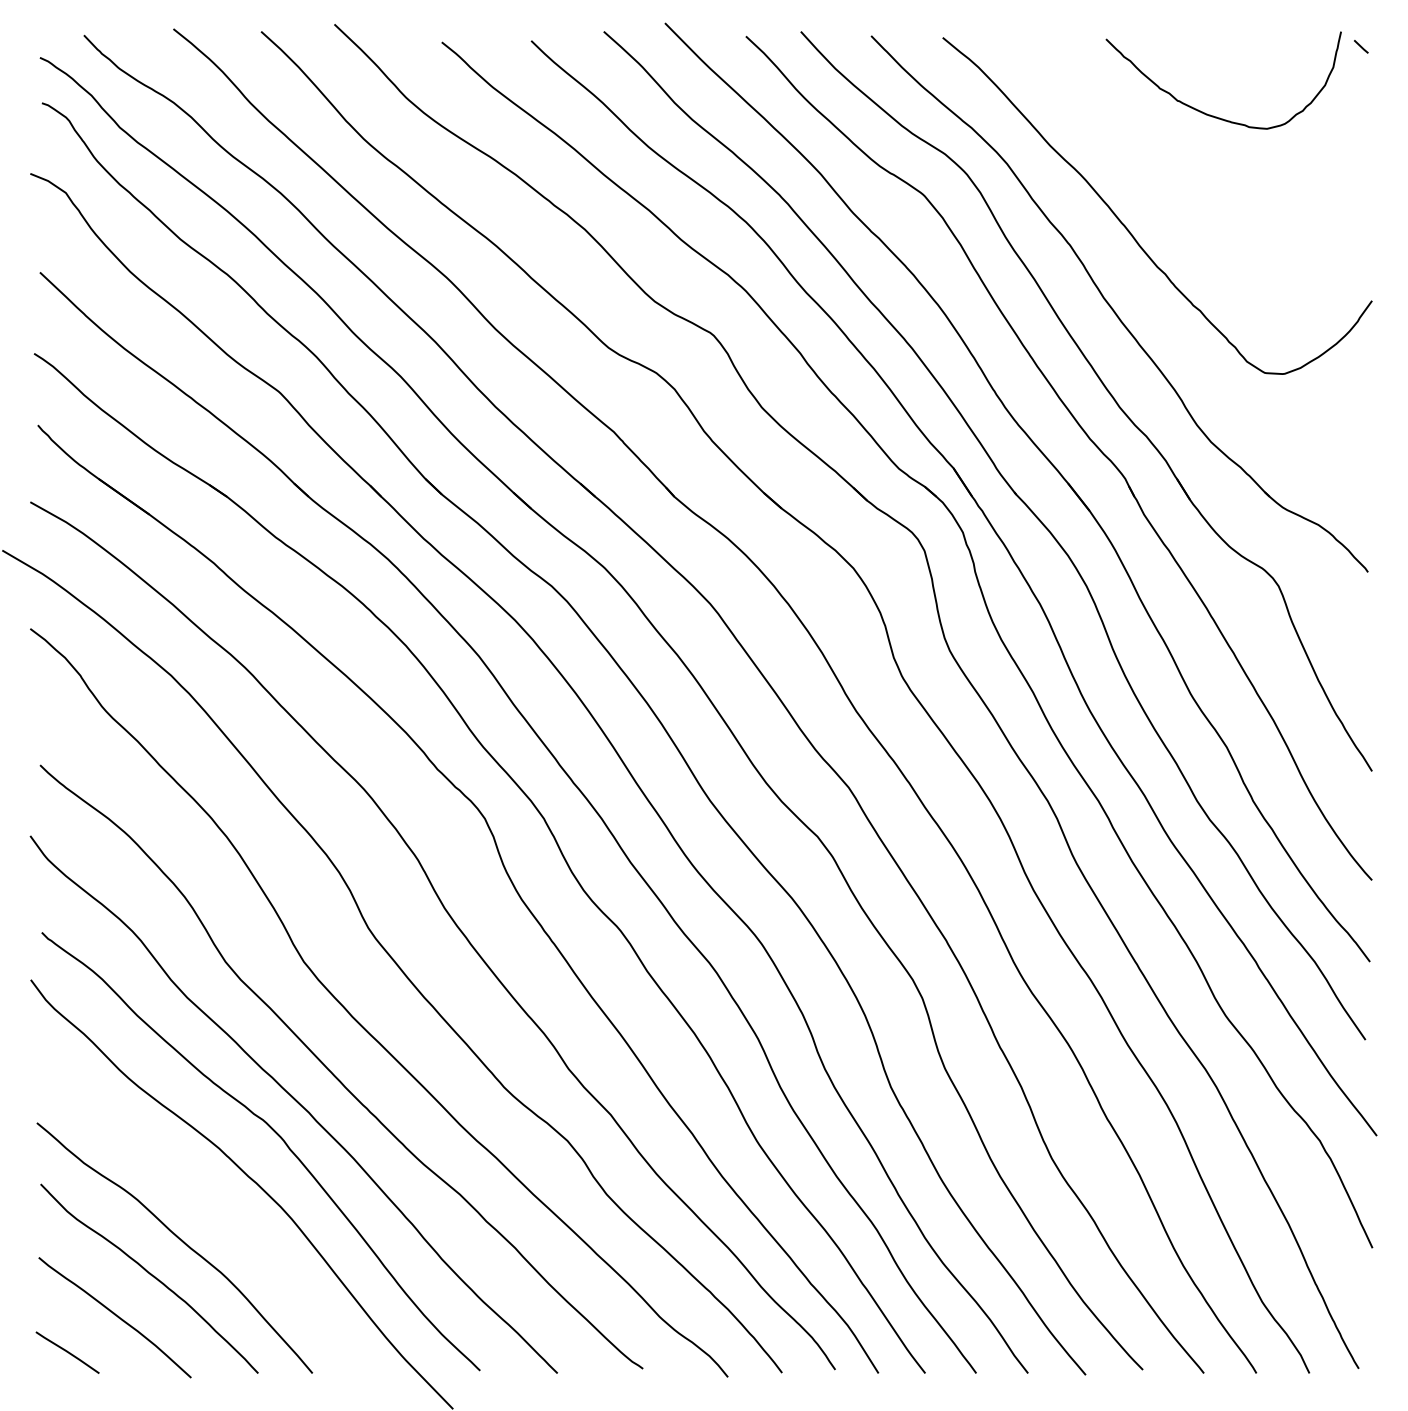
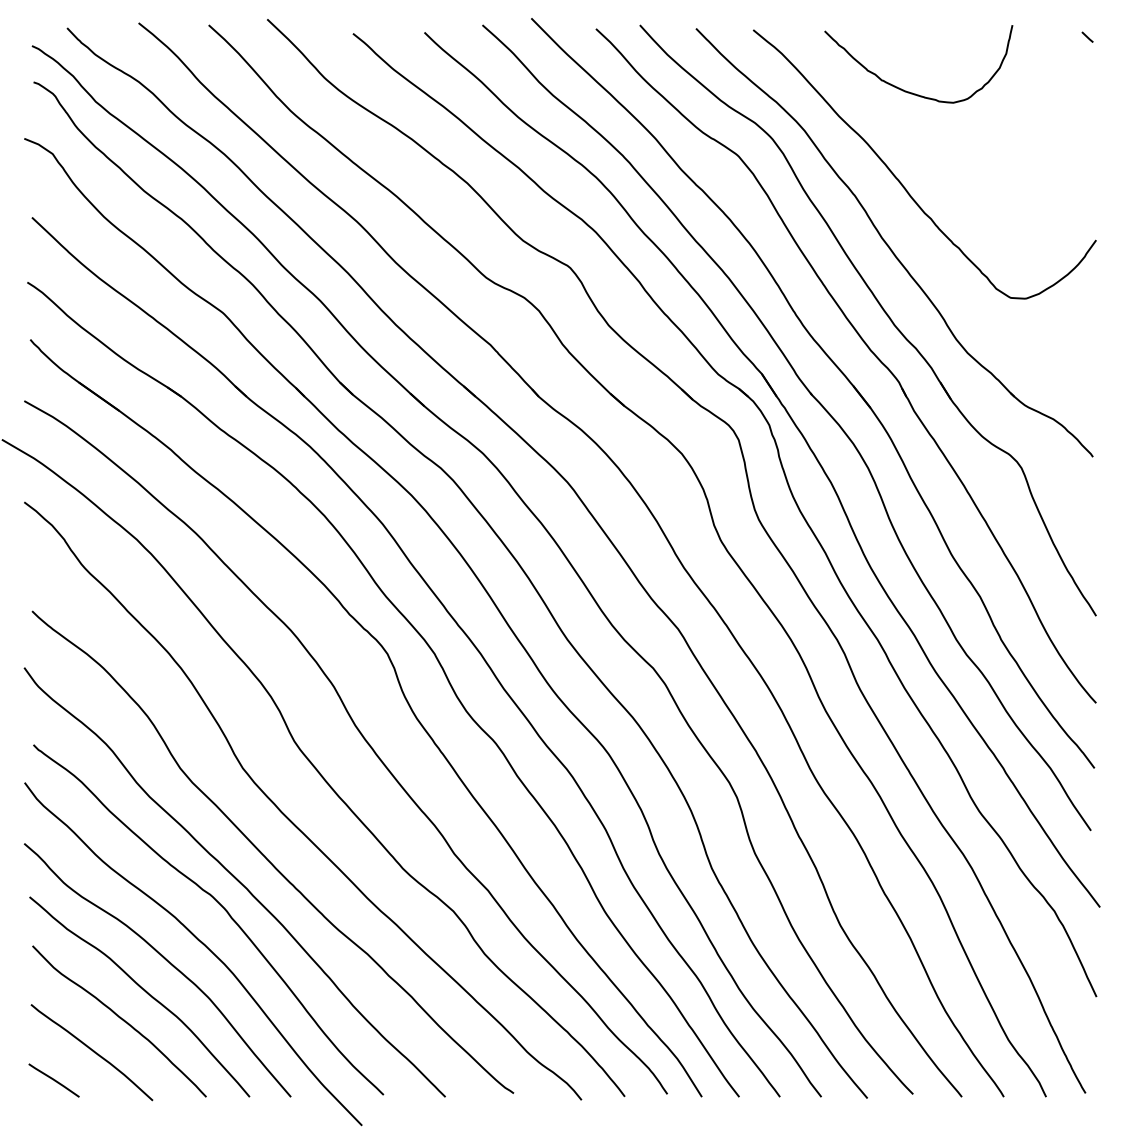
curve: (1212, 114) -> (909, 91), moved
curve: (208, 1203) -> (166, 961), added

